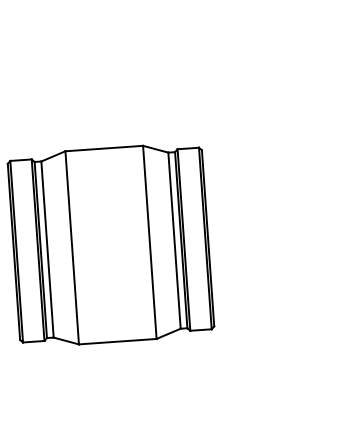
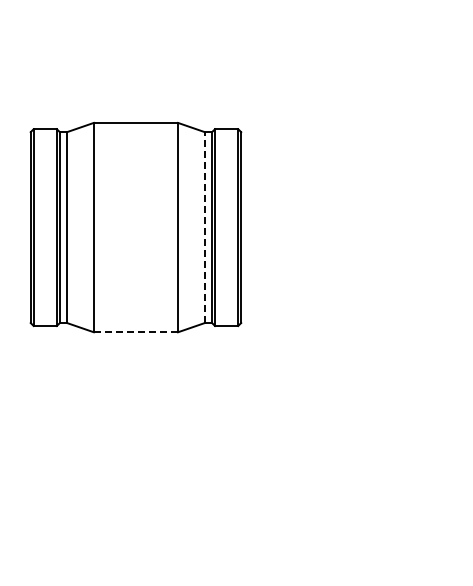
line: (174, 240) -> (204, 227), solid -> dashed
line: (118, 341) -> (136, 332), solid -> dashed

